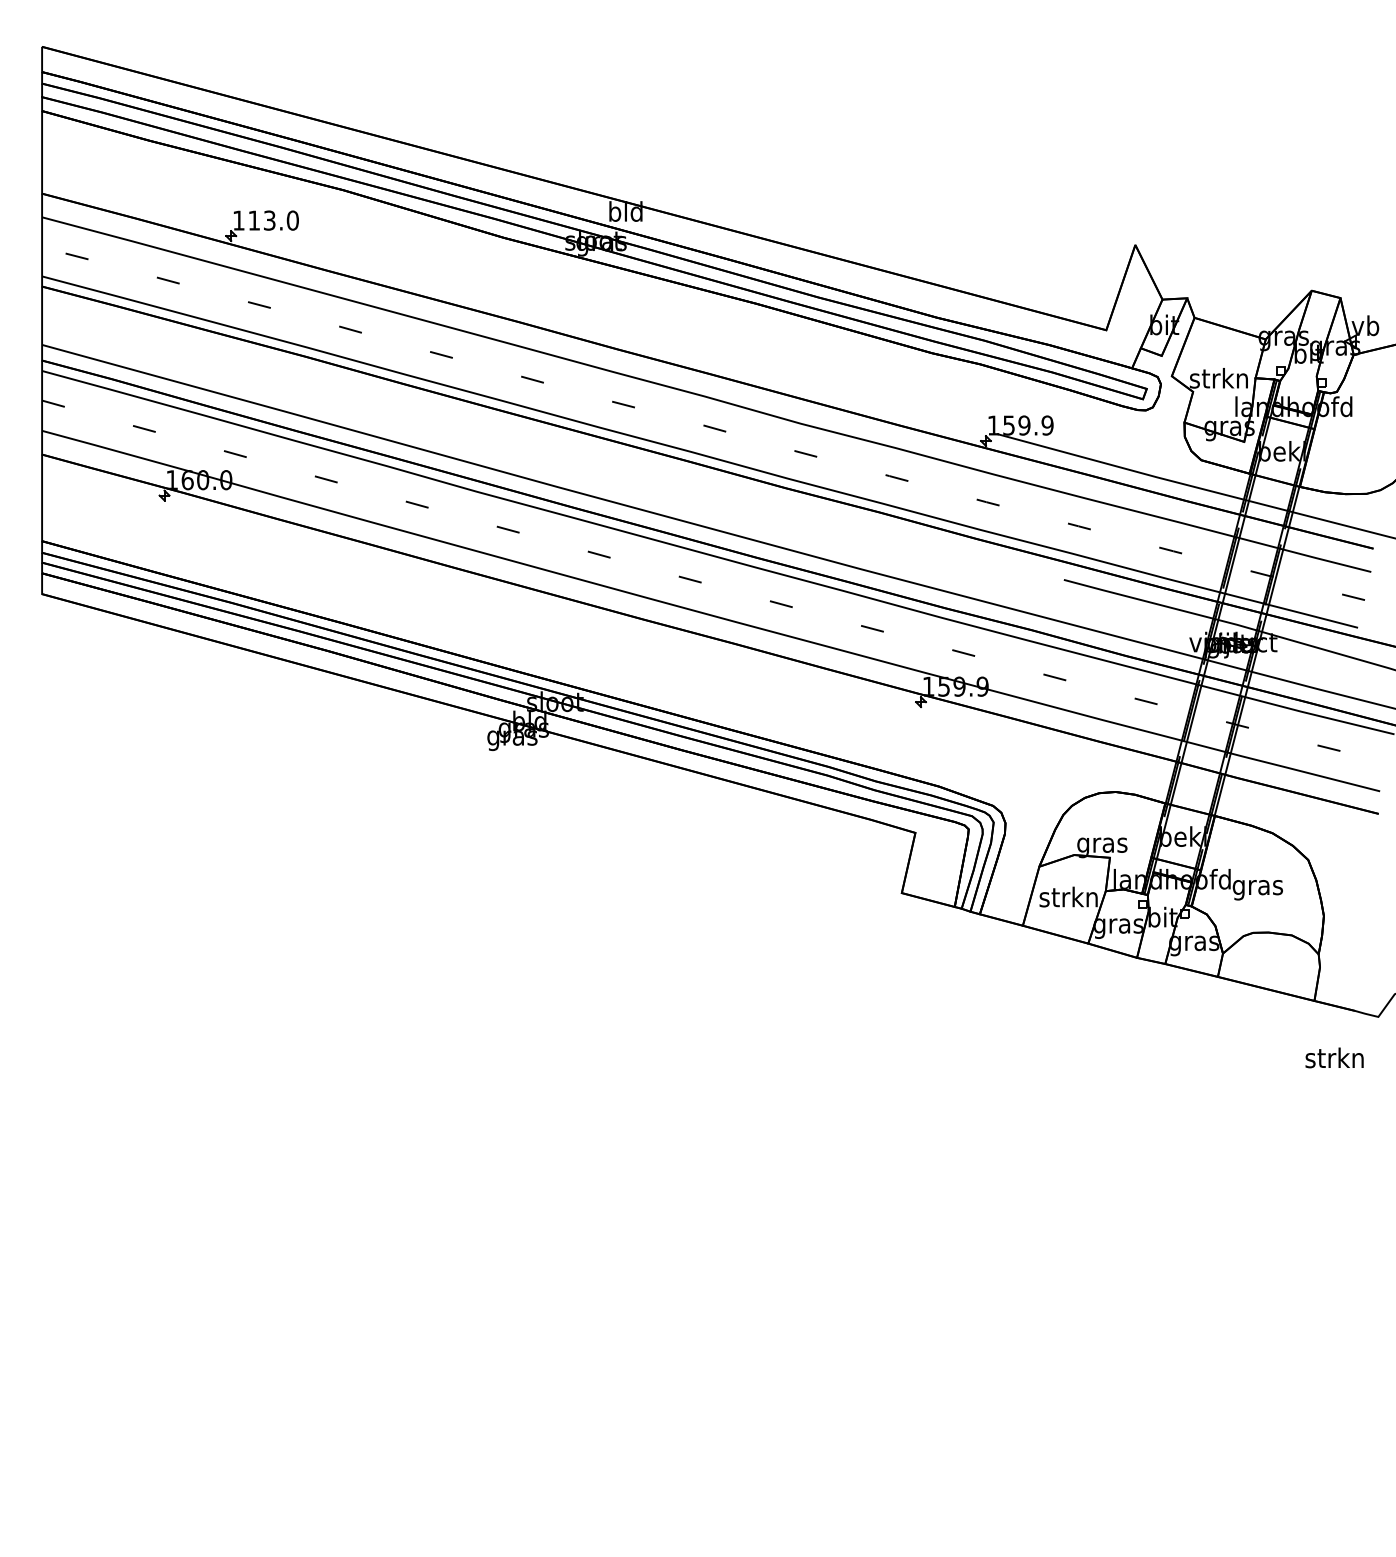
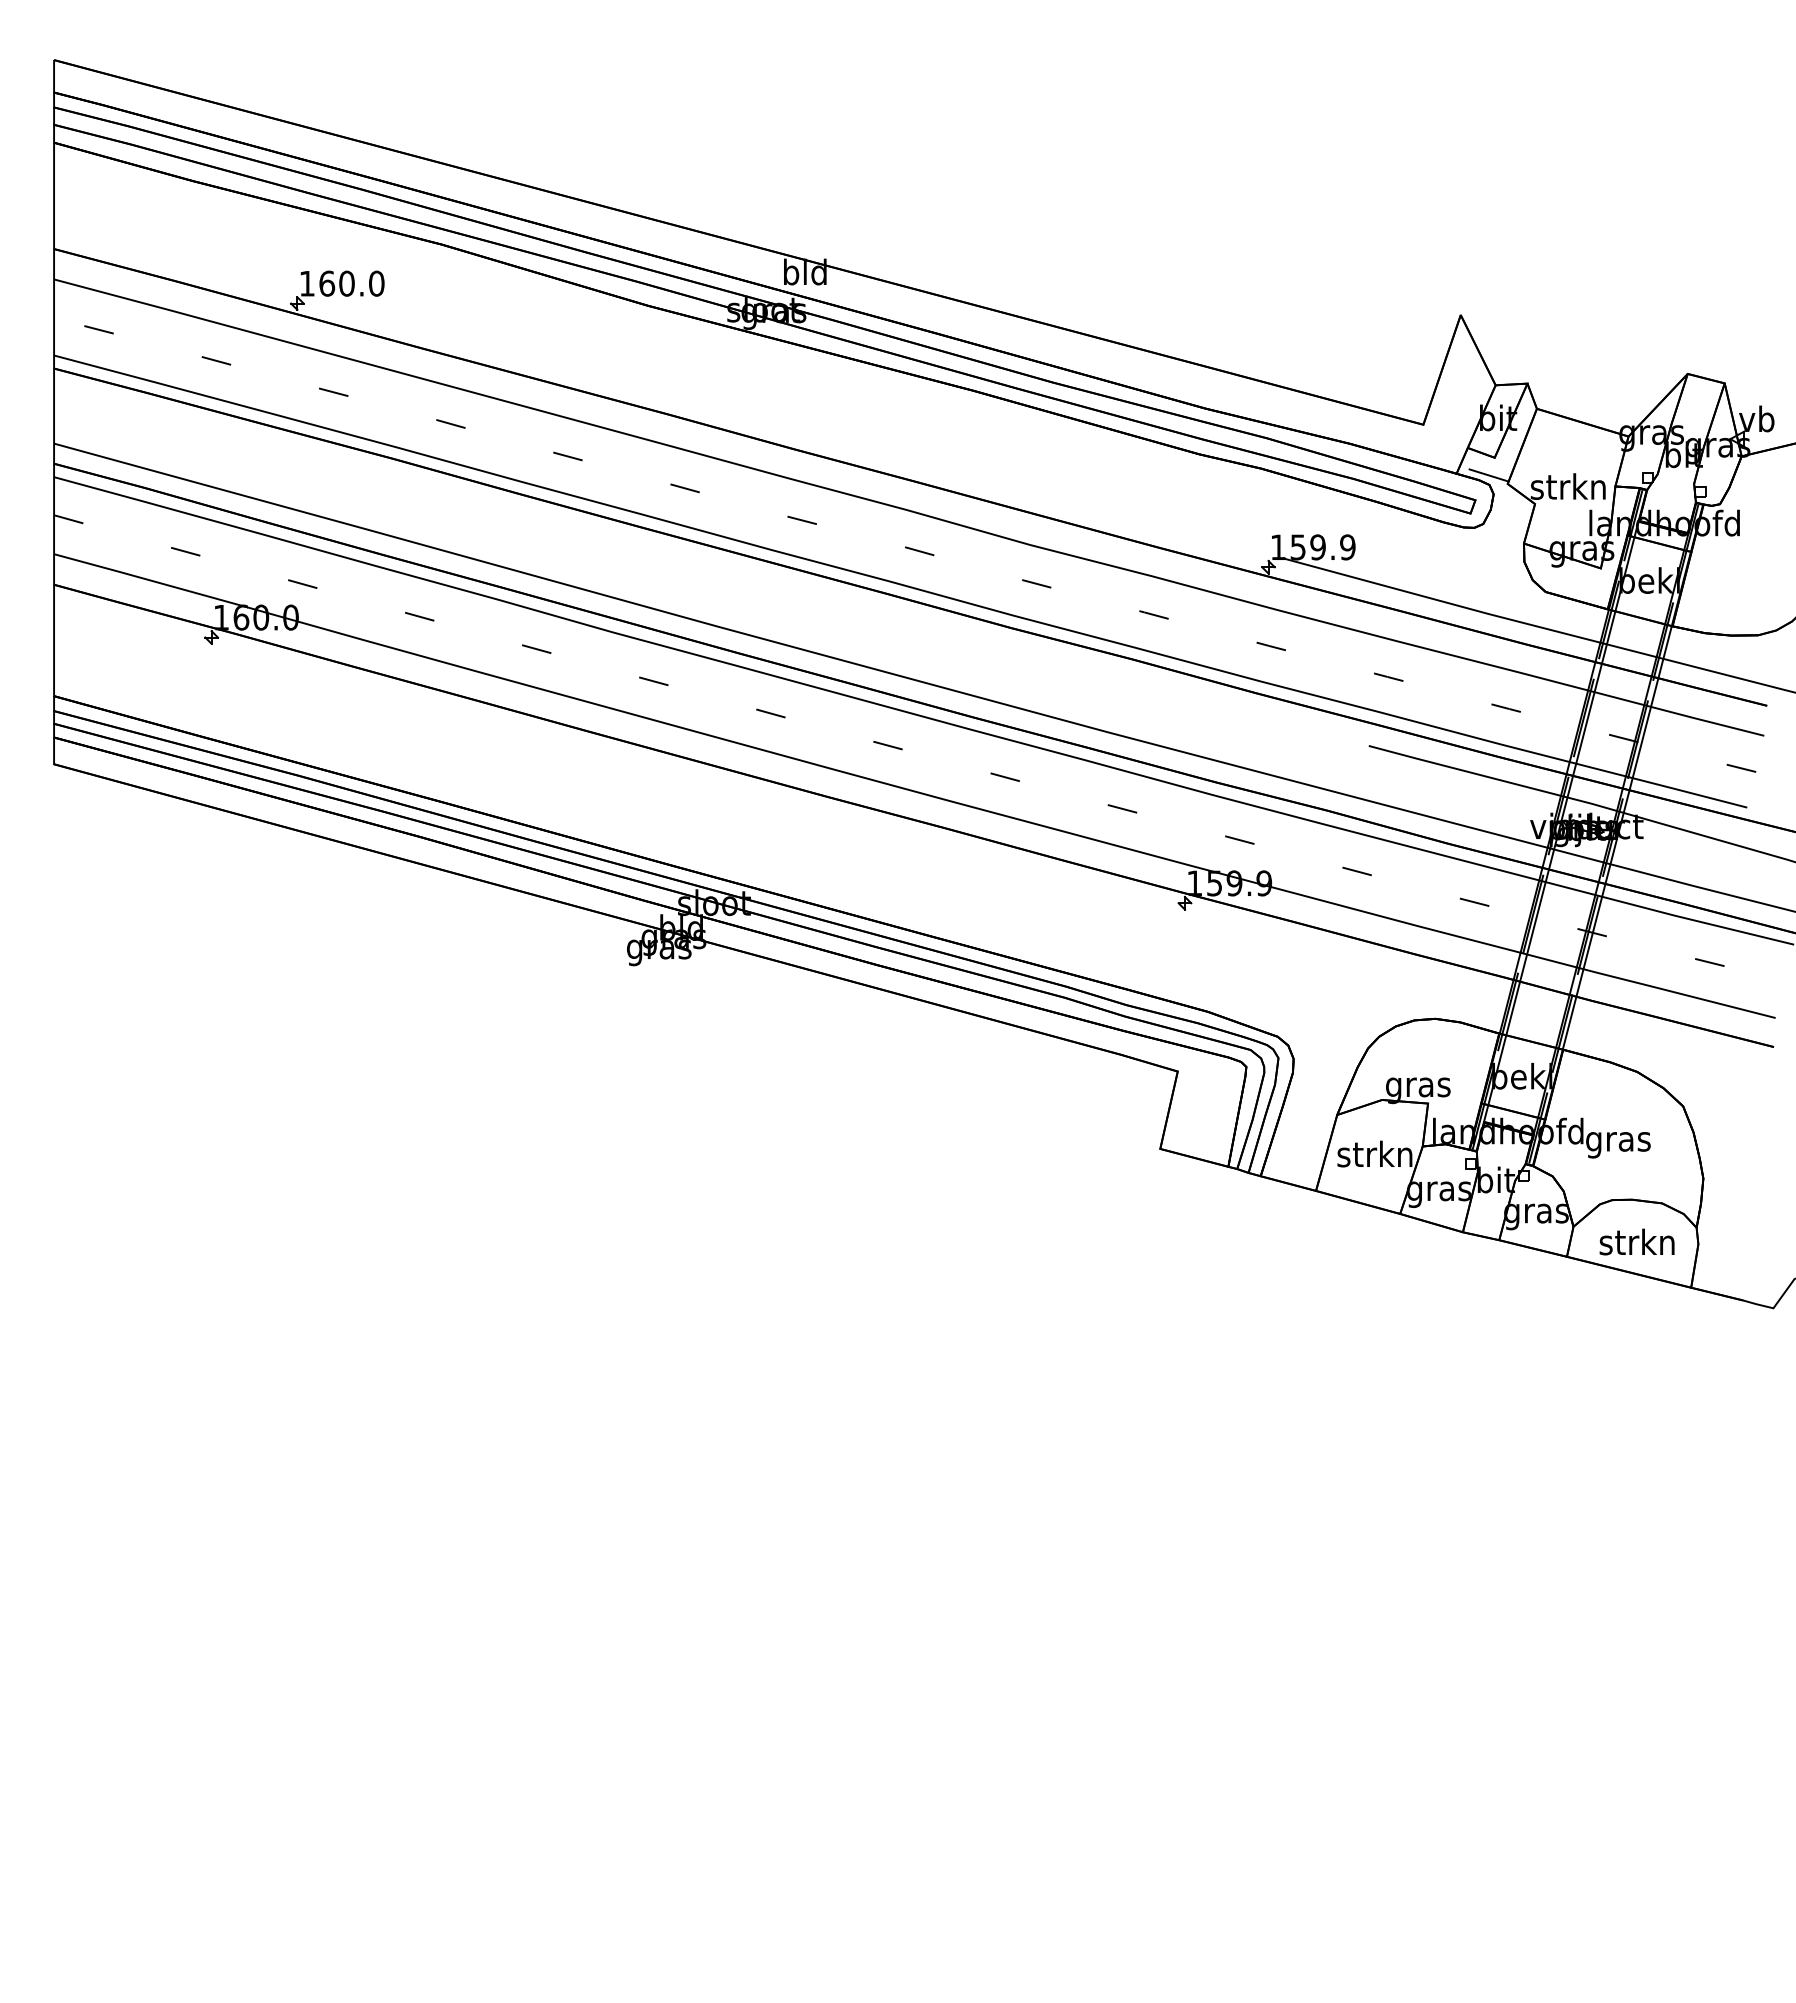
text: (261, 220) -> (336, 283), 113.0 -> 160.0
line: (1156, 369) -> (1488, 475), added
text: (1334, 1057) -> (1636, 1241), moved

